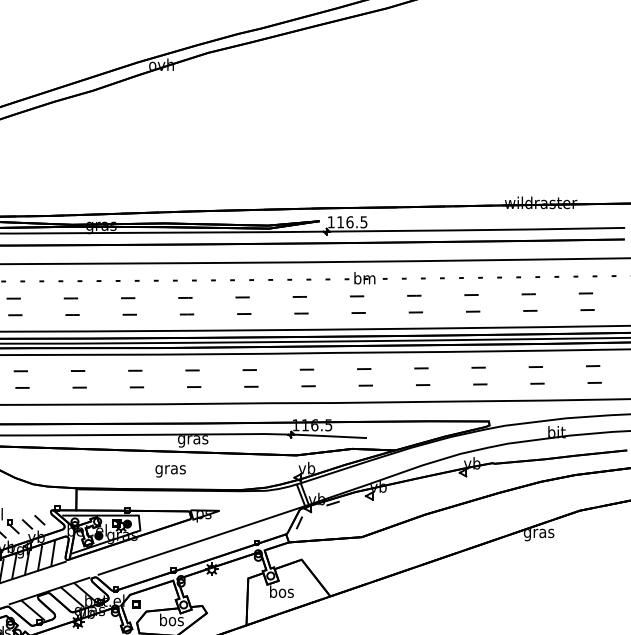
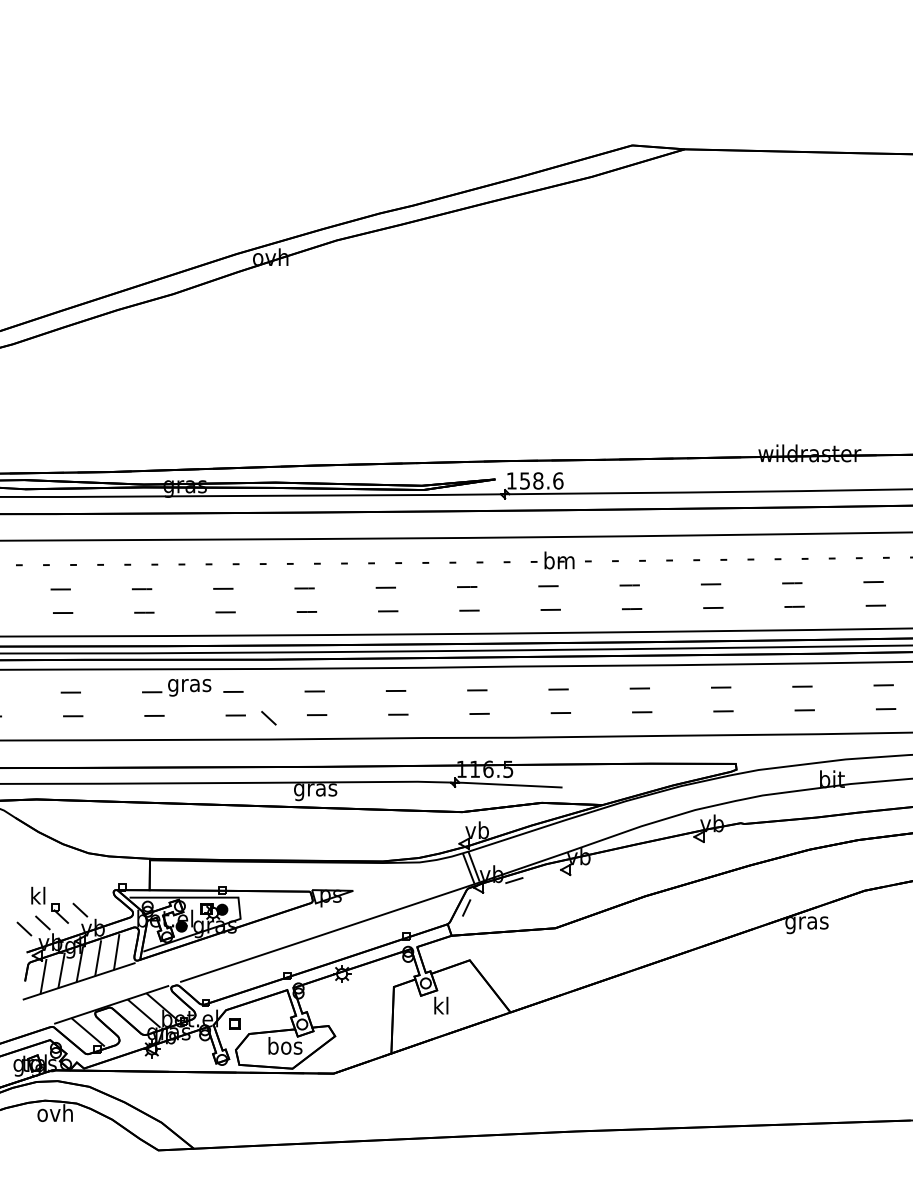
text: (352, 221) -> (541, 480), 116.5 -> 158.6
text: (170, 471) -> (189, 687), moved
line: (39, 520) -> (268, 718), moved
text: (281, 591) -> (441, 1005), bos -> kl

